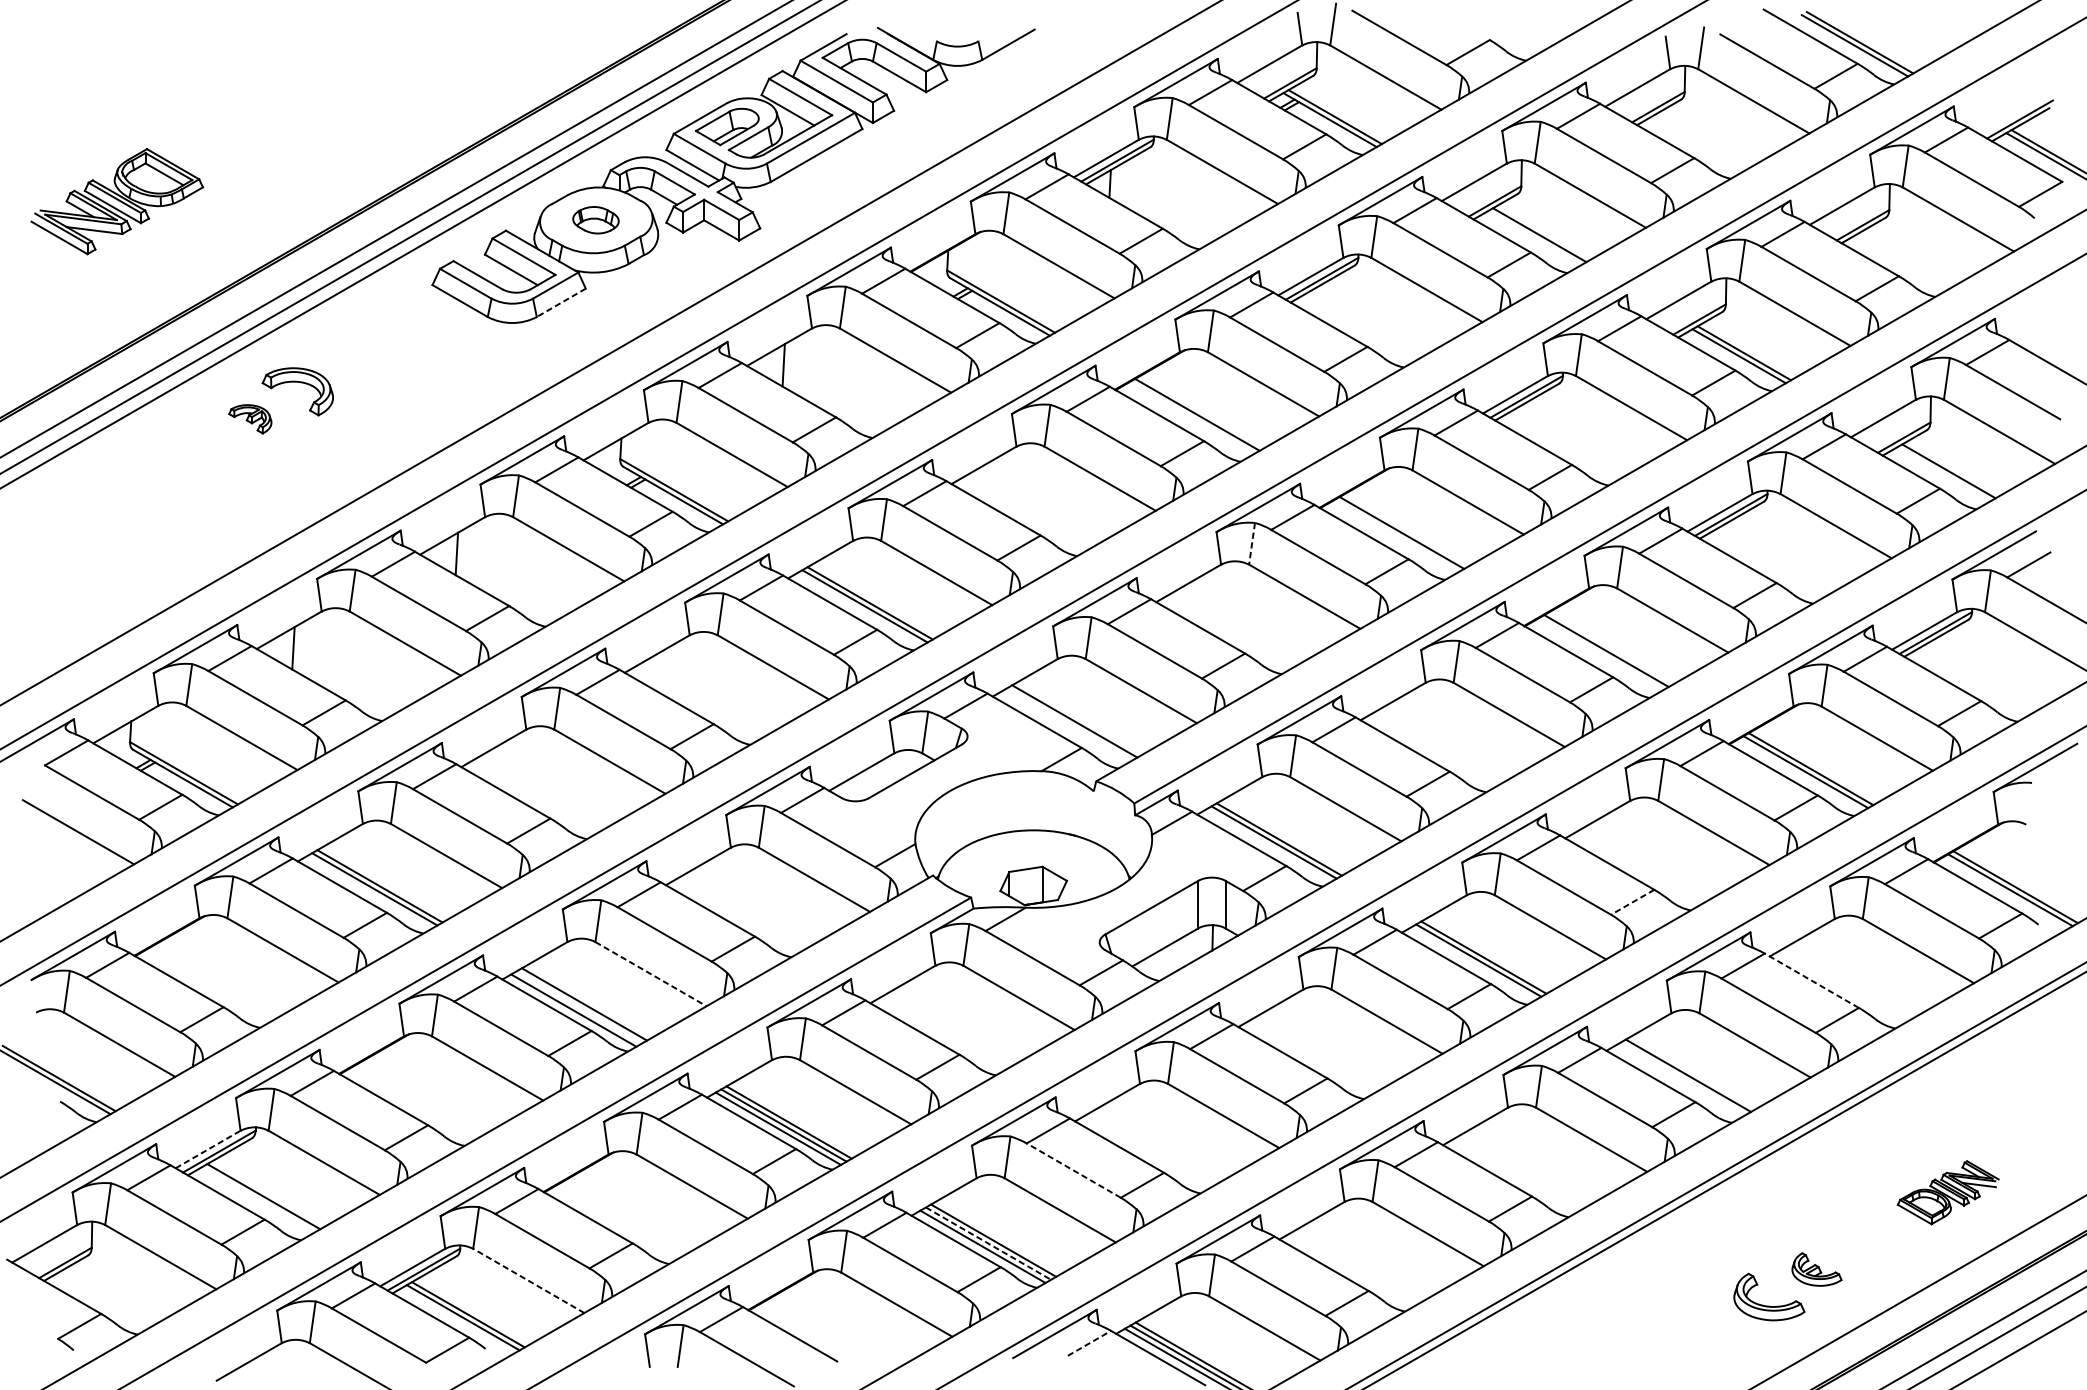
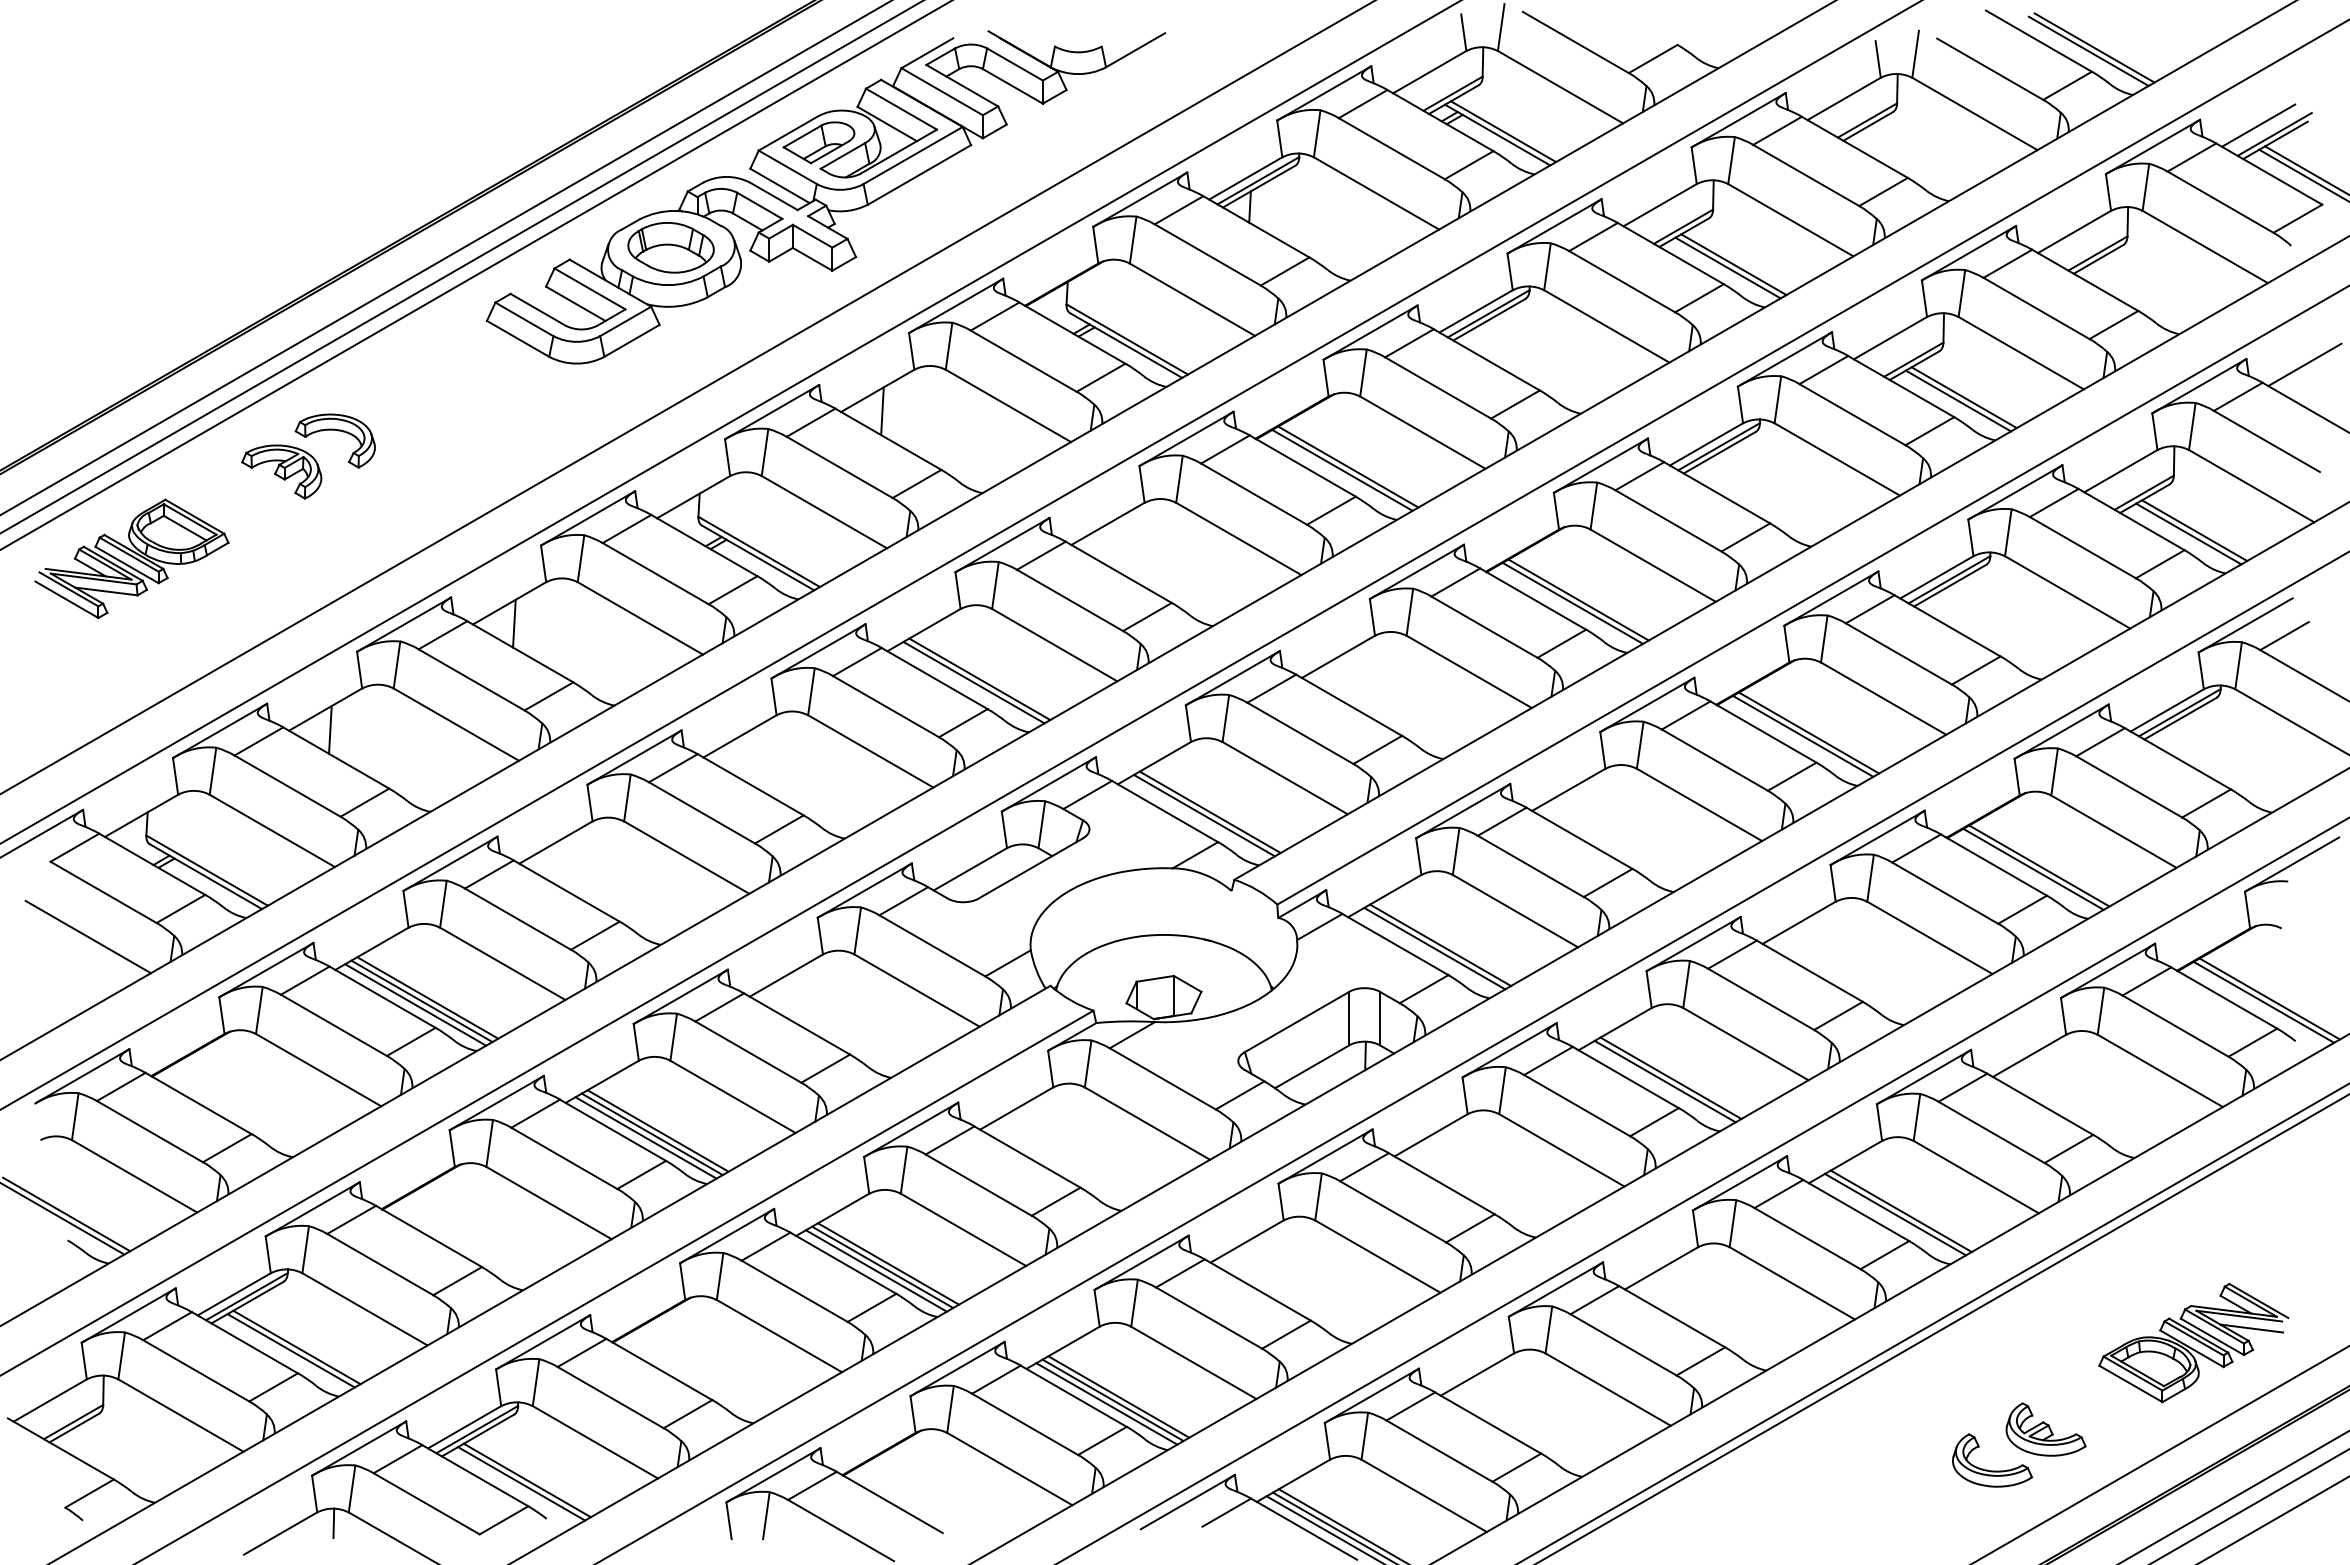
line: (2005, 111) -> (2258, 125), added
part: (116, 201) -> (131, 558), moved
part: (595, 219) -> (670, 247), size x1.67
line: (1534, 237) -> (1727, 267), added
line: (561, 302) -> (632, 340), dashed -> solid
line: (2046, 323) -> (2304, 364), added
line: (1192, 417) -> (1342, 469), added
part: (250, 418) -> (281, 471), size x1.67
line: (1943, 473) -> (2188, 533), added
line: (1396, 535) -> (1572, 602), added
line: (1251, 544) -> (1409, 612), dashed -> solid
line: (1601, 653) -> (1803, 735), added
line: (1068, 724) -> (1203, 815), added
line: (369, 892) -> (415, 1004), added
line: (1632, 902) -> (1838, 1016), dashed -> solid
line: (651, 974) -> (733, 1097), dashed -> solid
line: (1811, 980) -> (2039, 1104), dashed -> solid
line: (578, 1007) -> (651, 1134), added
line: (1683, 1078) -> (1895, 1214), added
line: (208, 1149) -> (234, 1294), dashed -> solid
line: (1073, 1170) -> (1208, 1317), dashed -> solid
part: (1947, 1192) -> (2193, 1342), size x1.67
line: (258, 1199) -> (290, 1350), added
line: (988, 1243) -> (1113, 1400), dashed -> solid
part: (1816, 1269) -> (2045, 1429), size x1.43
line: (528, 1281) -> (594, 1442), dashed -> solid
line: (1090, 1343) -> (1227, 1512), dashed -> solid
line: (296, 1353) -> (333, 1523), added

